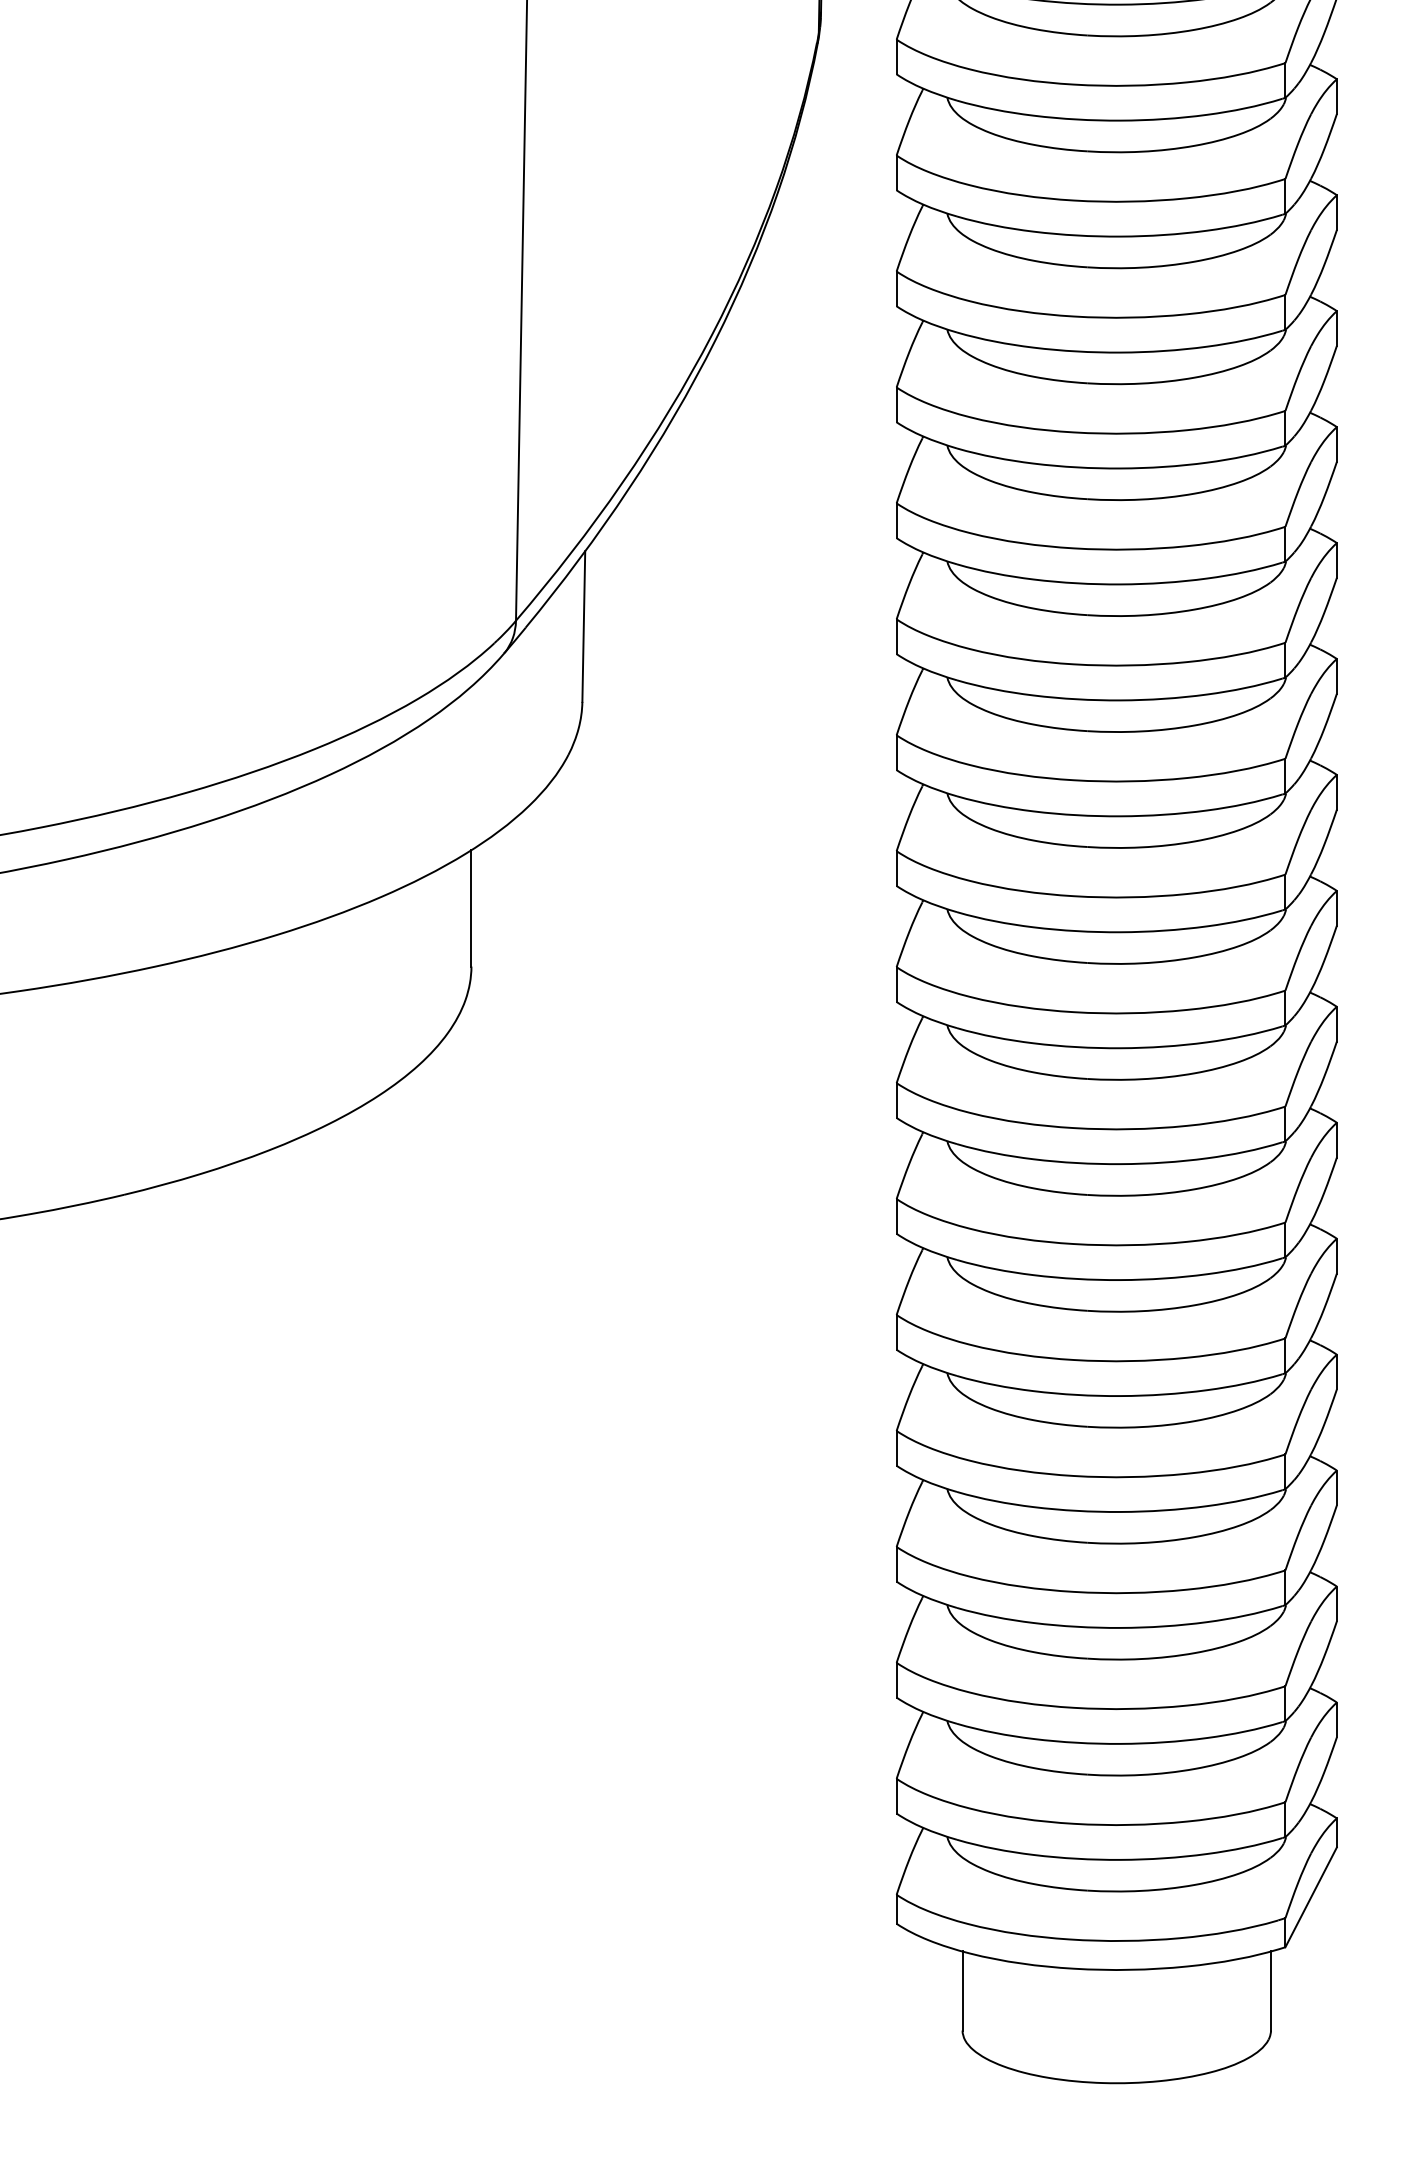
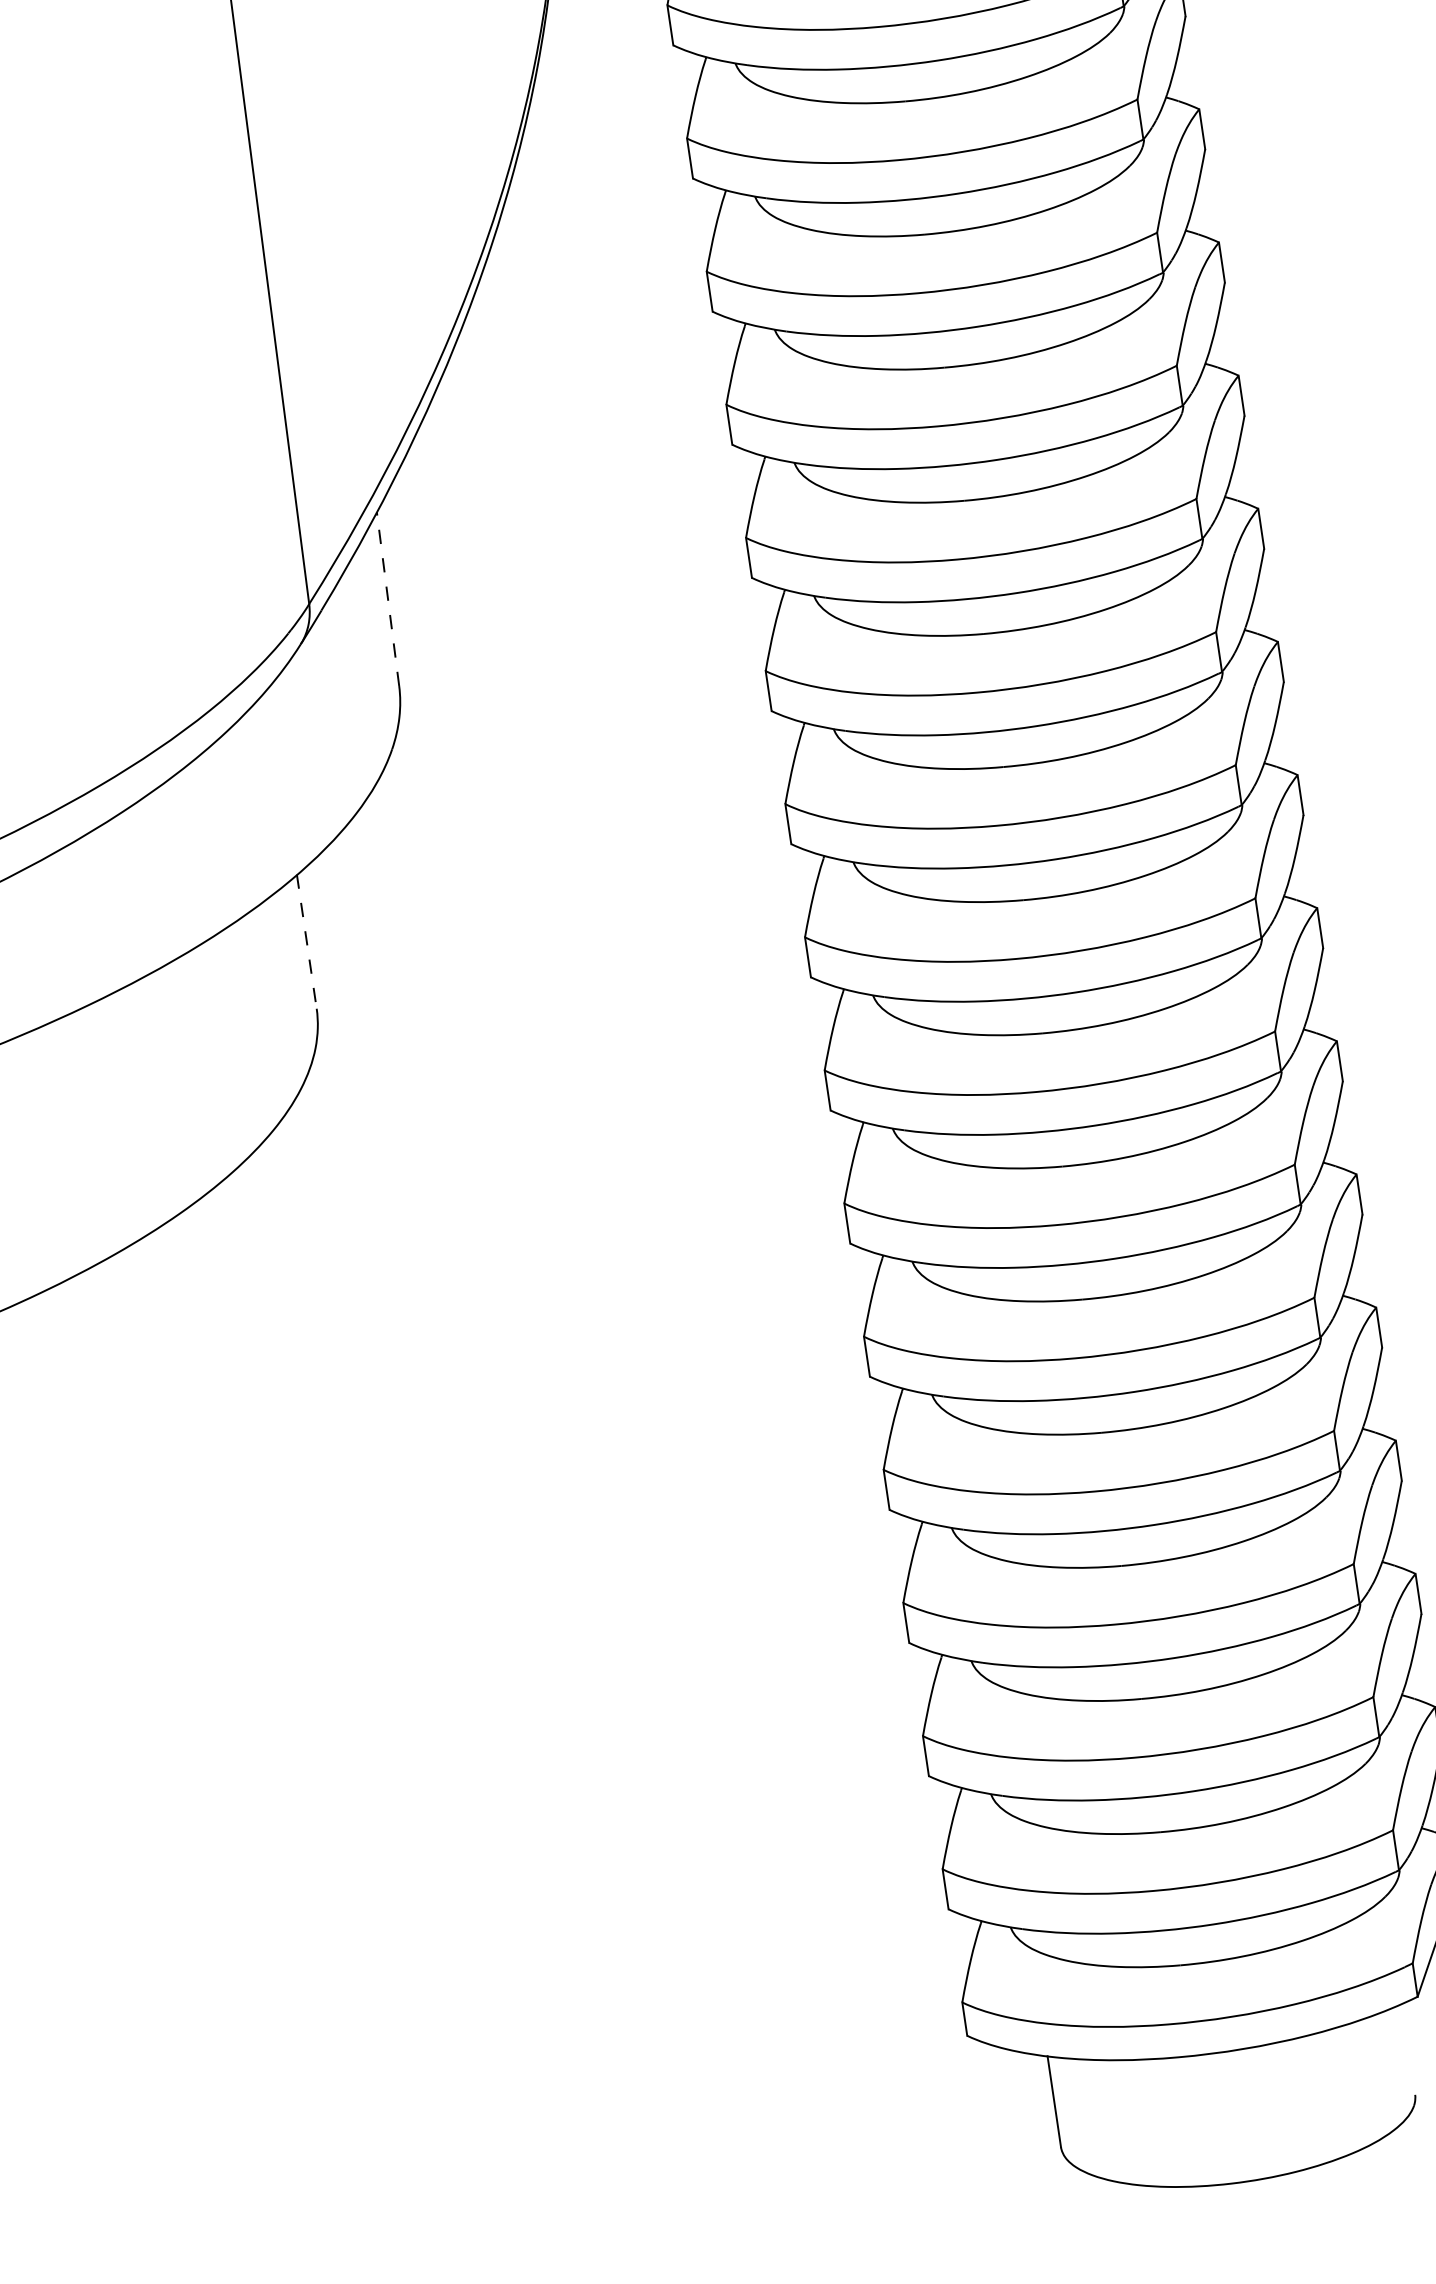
line: (583, 626) -> (387, 599), solid -> dashed
line: (471, 908) -> (306, 942), solid -> dashed
line: (1271, 1990) -> (1408, 2048), removed

